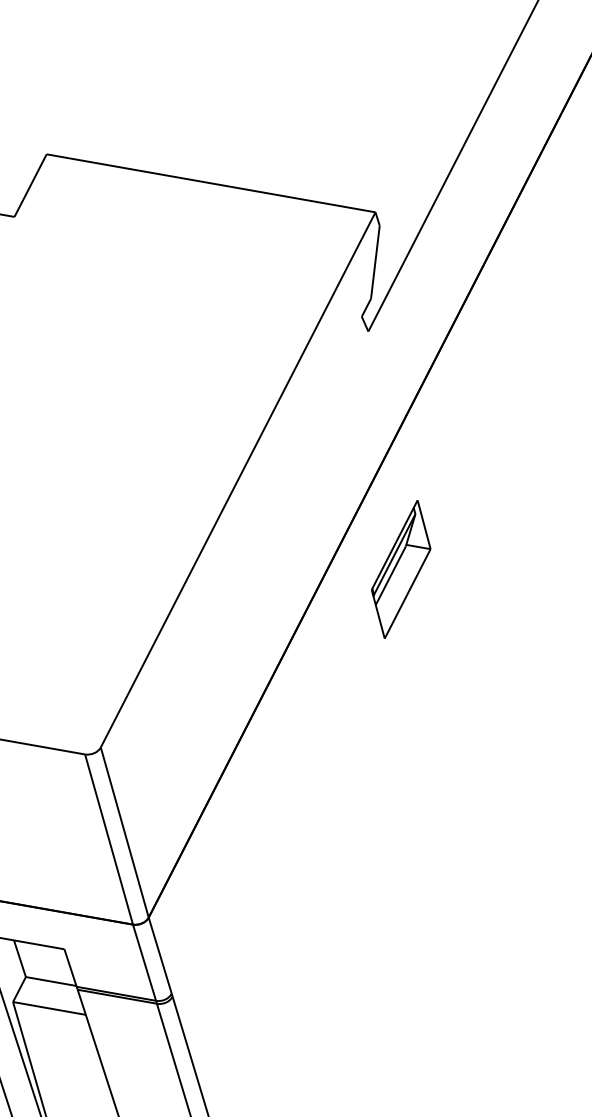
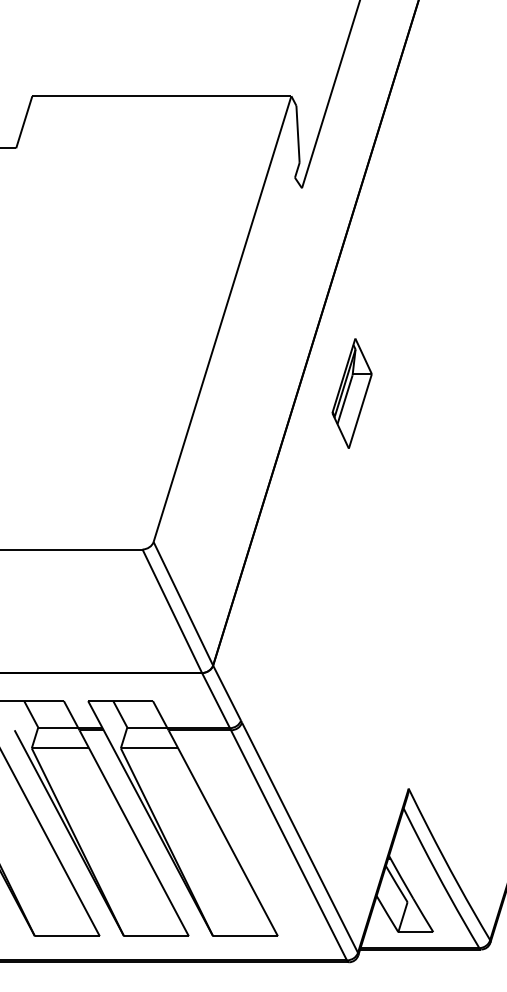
part: (400, 569) -> (351, 393), moved

